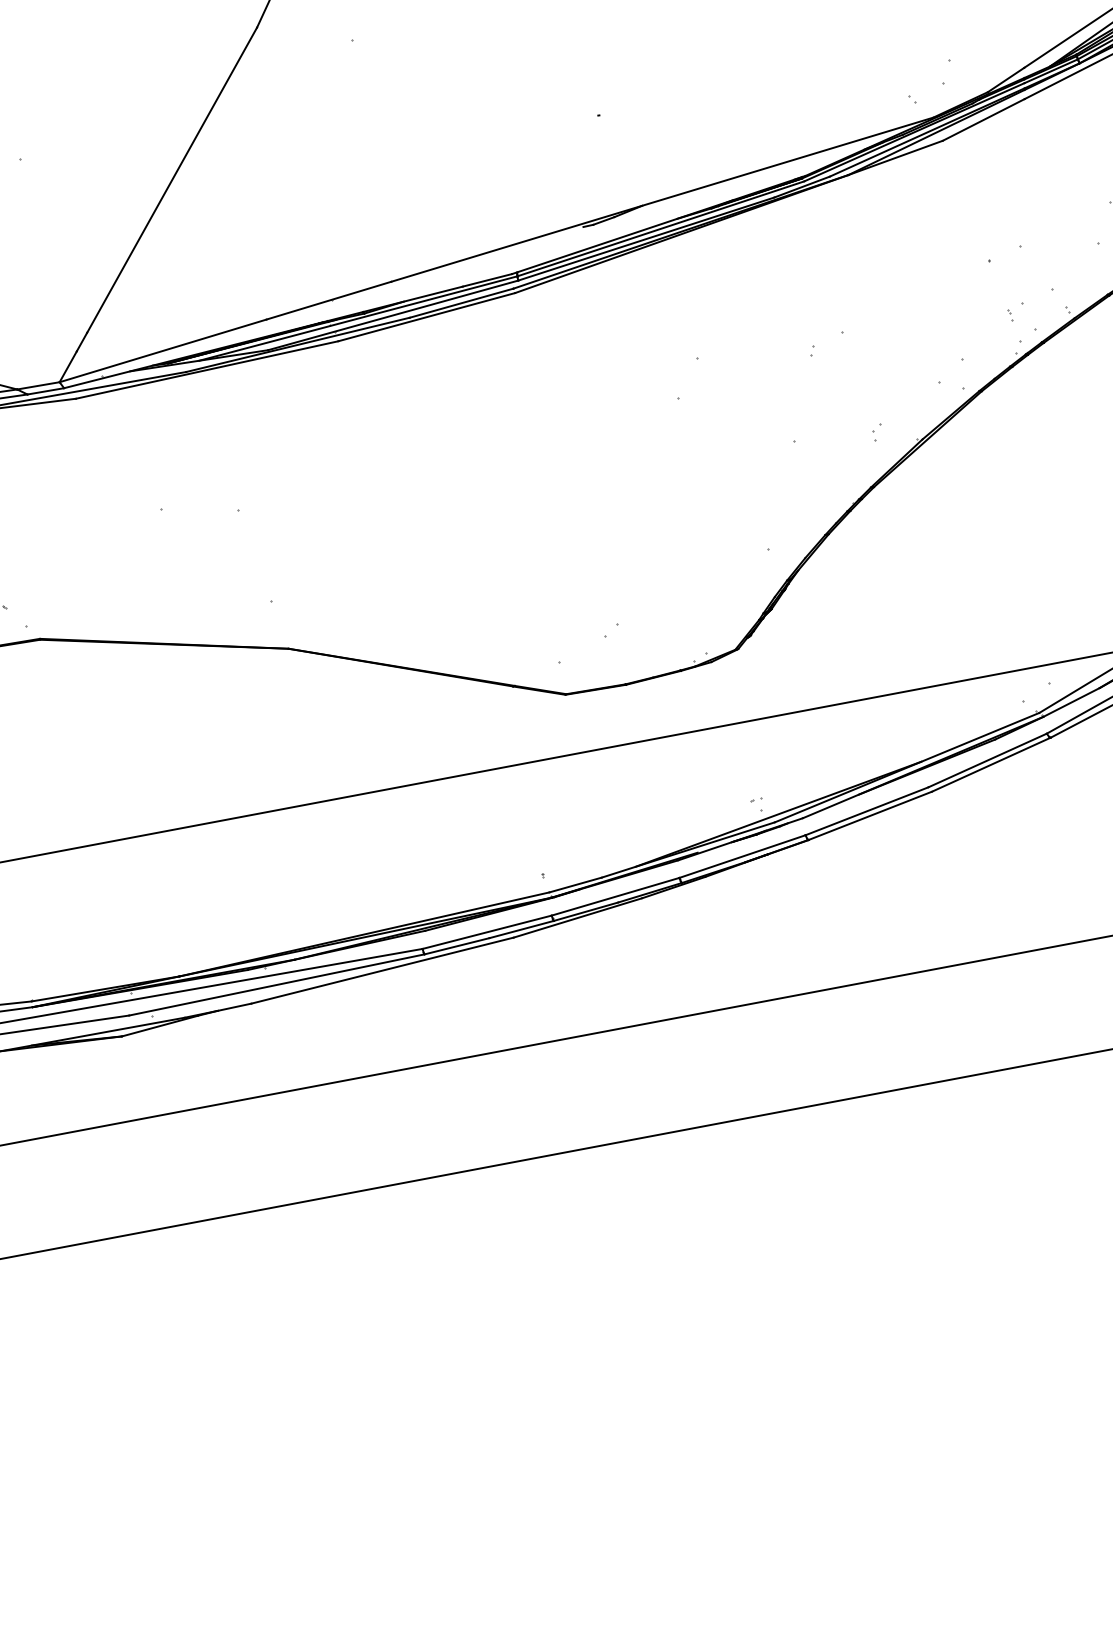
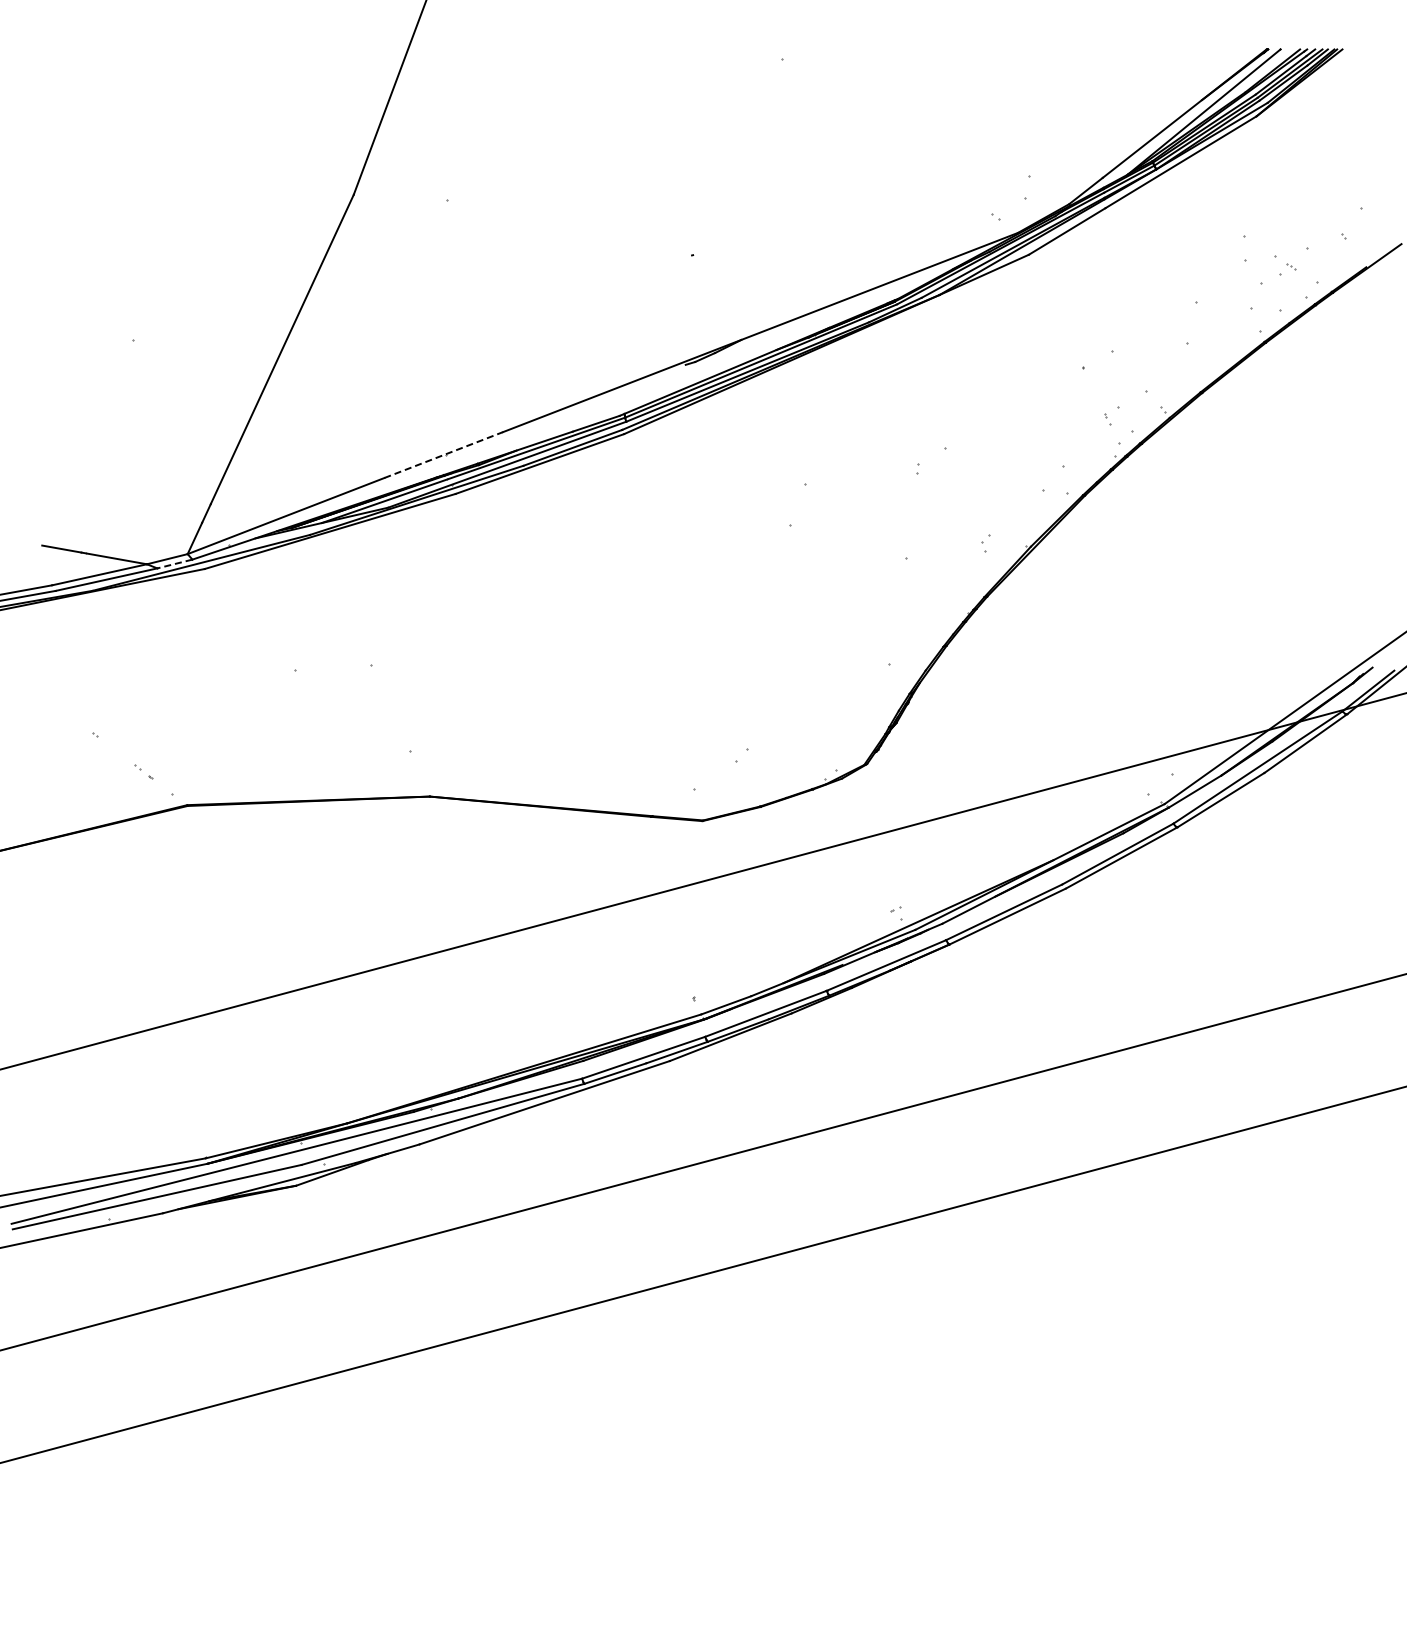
line: (328, 301) -> (443, 455), solid -> dashed
line: (45, 391) -> (174, 564), solid -> dashed

